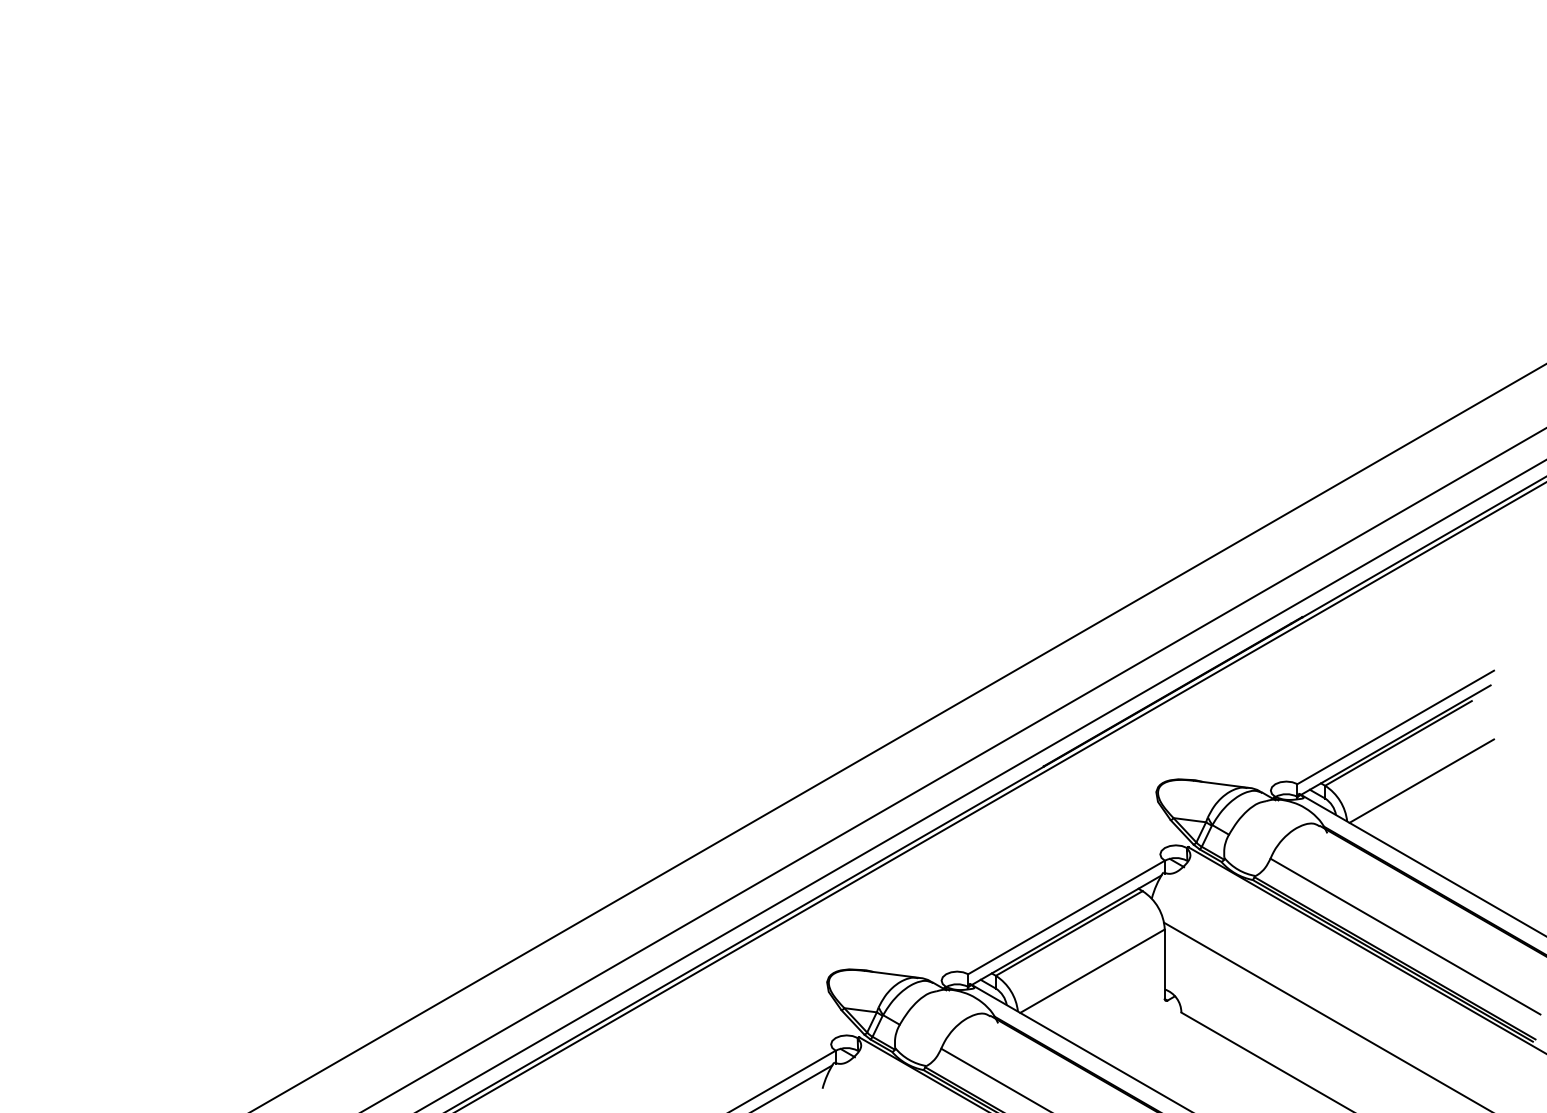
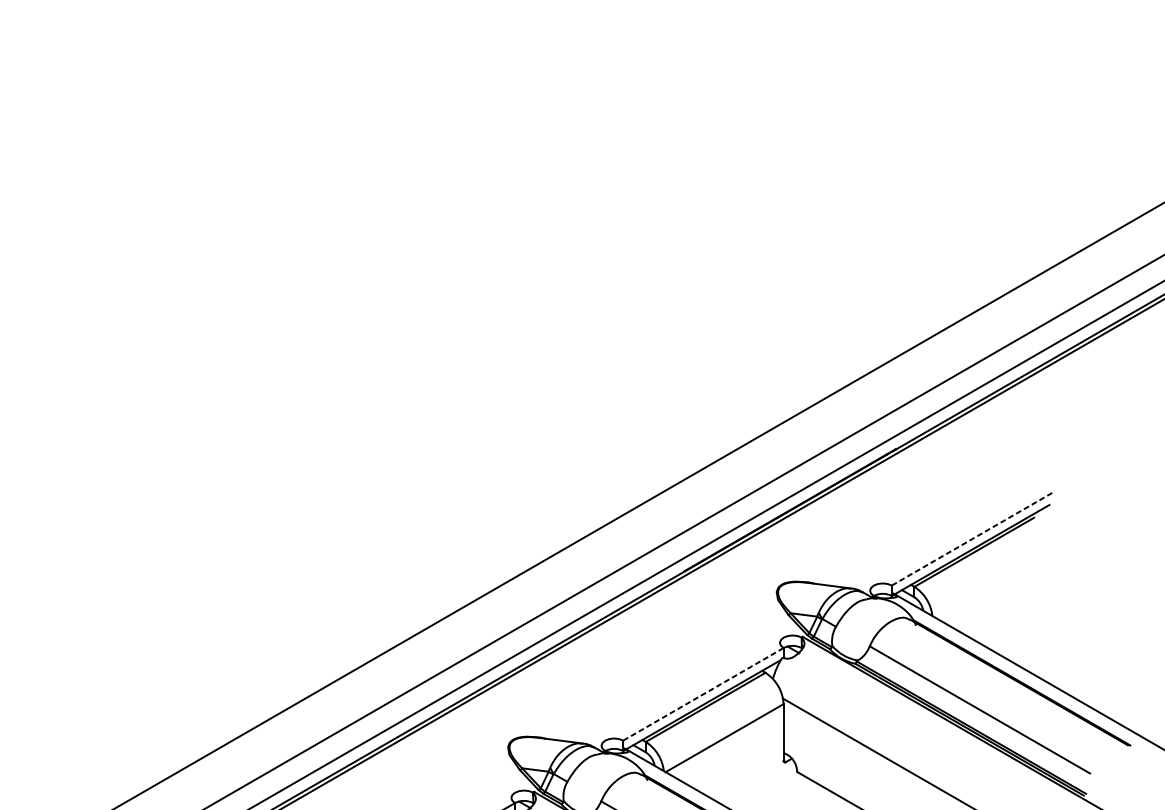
line: (1396, 727) -> (972, 539), solid -> dashed
line: (1421, 780) -> (993, 582), removed
line: (1067, 917) -> (704, 694), solid -> dashed

